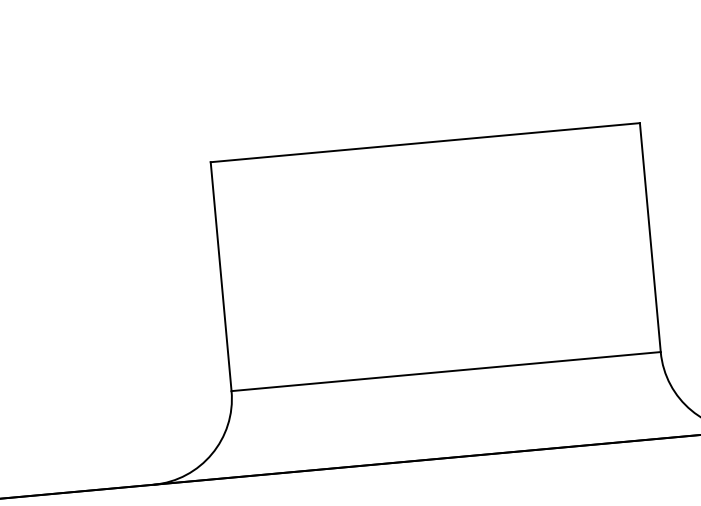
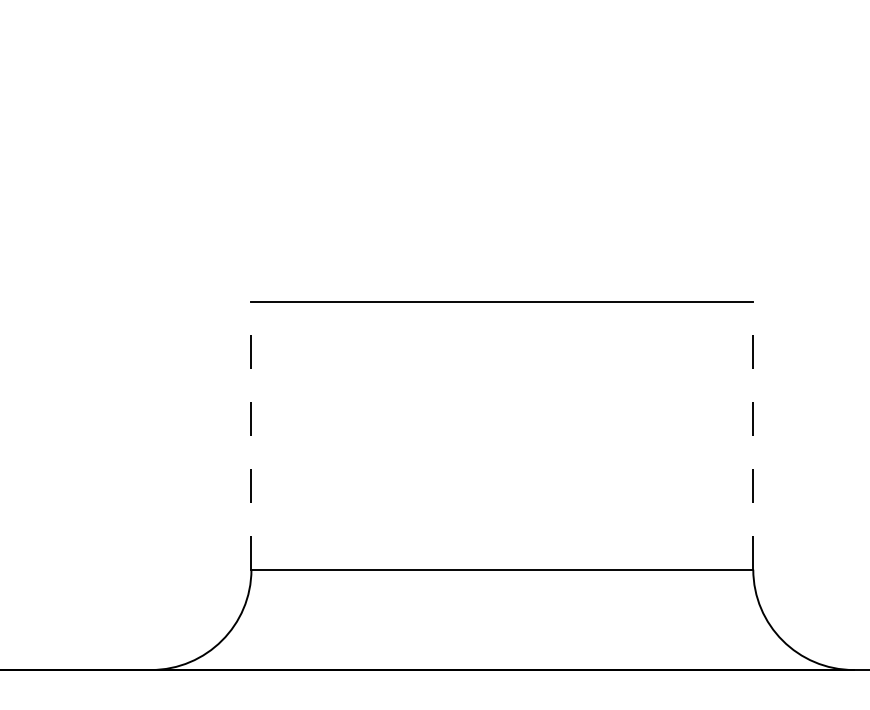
line: (650, 237) -> (753, 435), solid -> dashed
line: (221, 276) -> (251, 435), solid -> dashed

